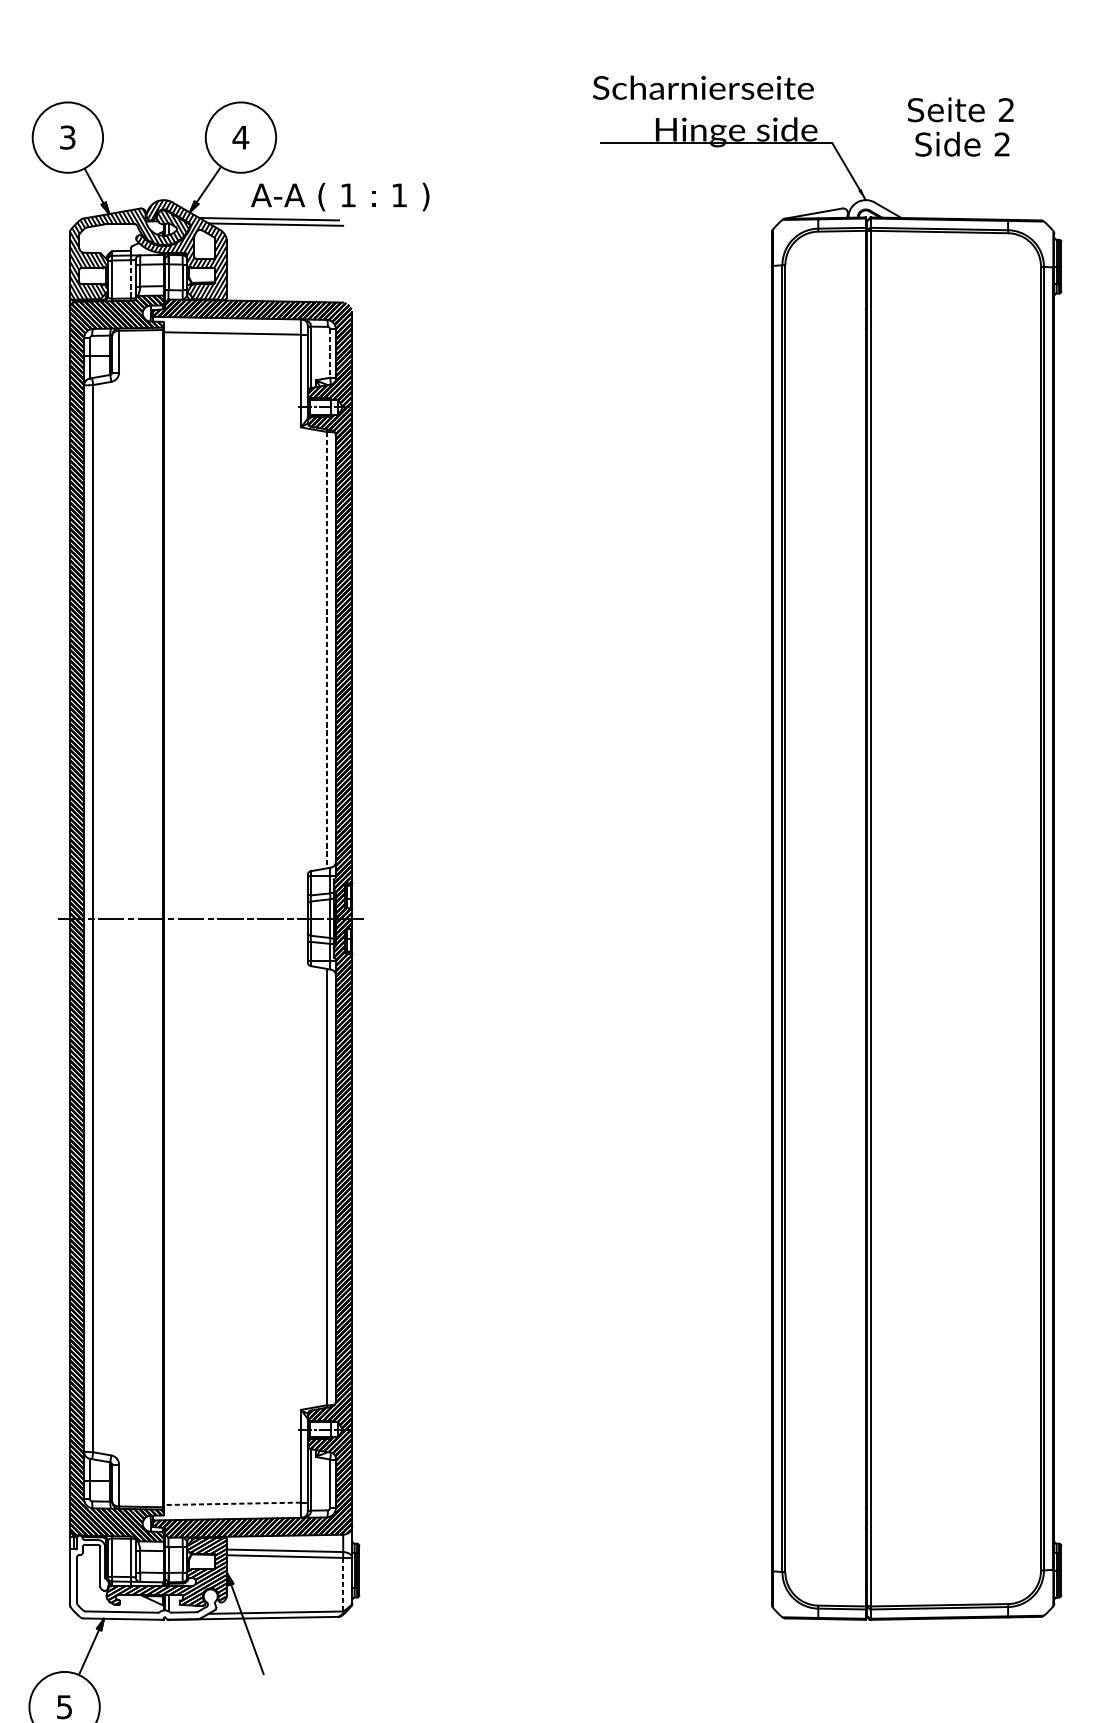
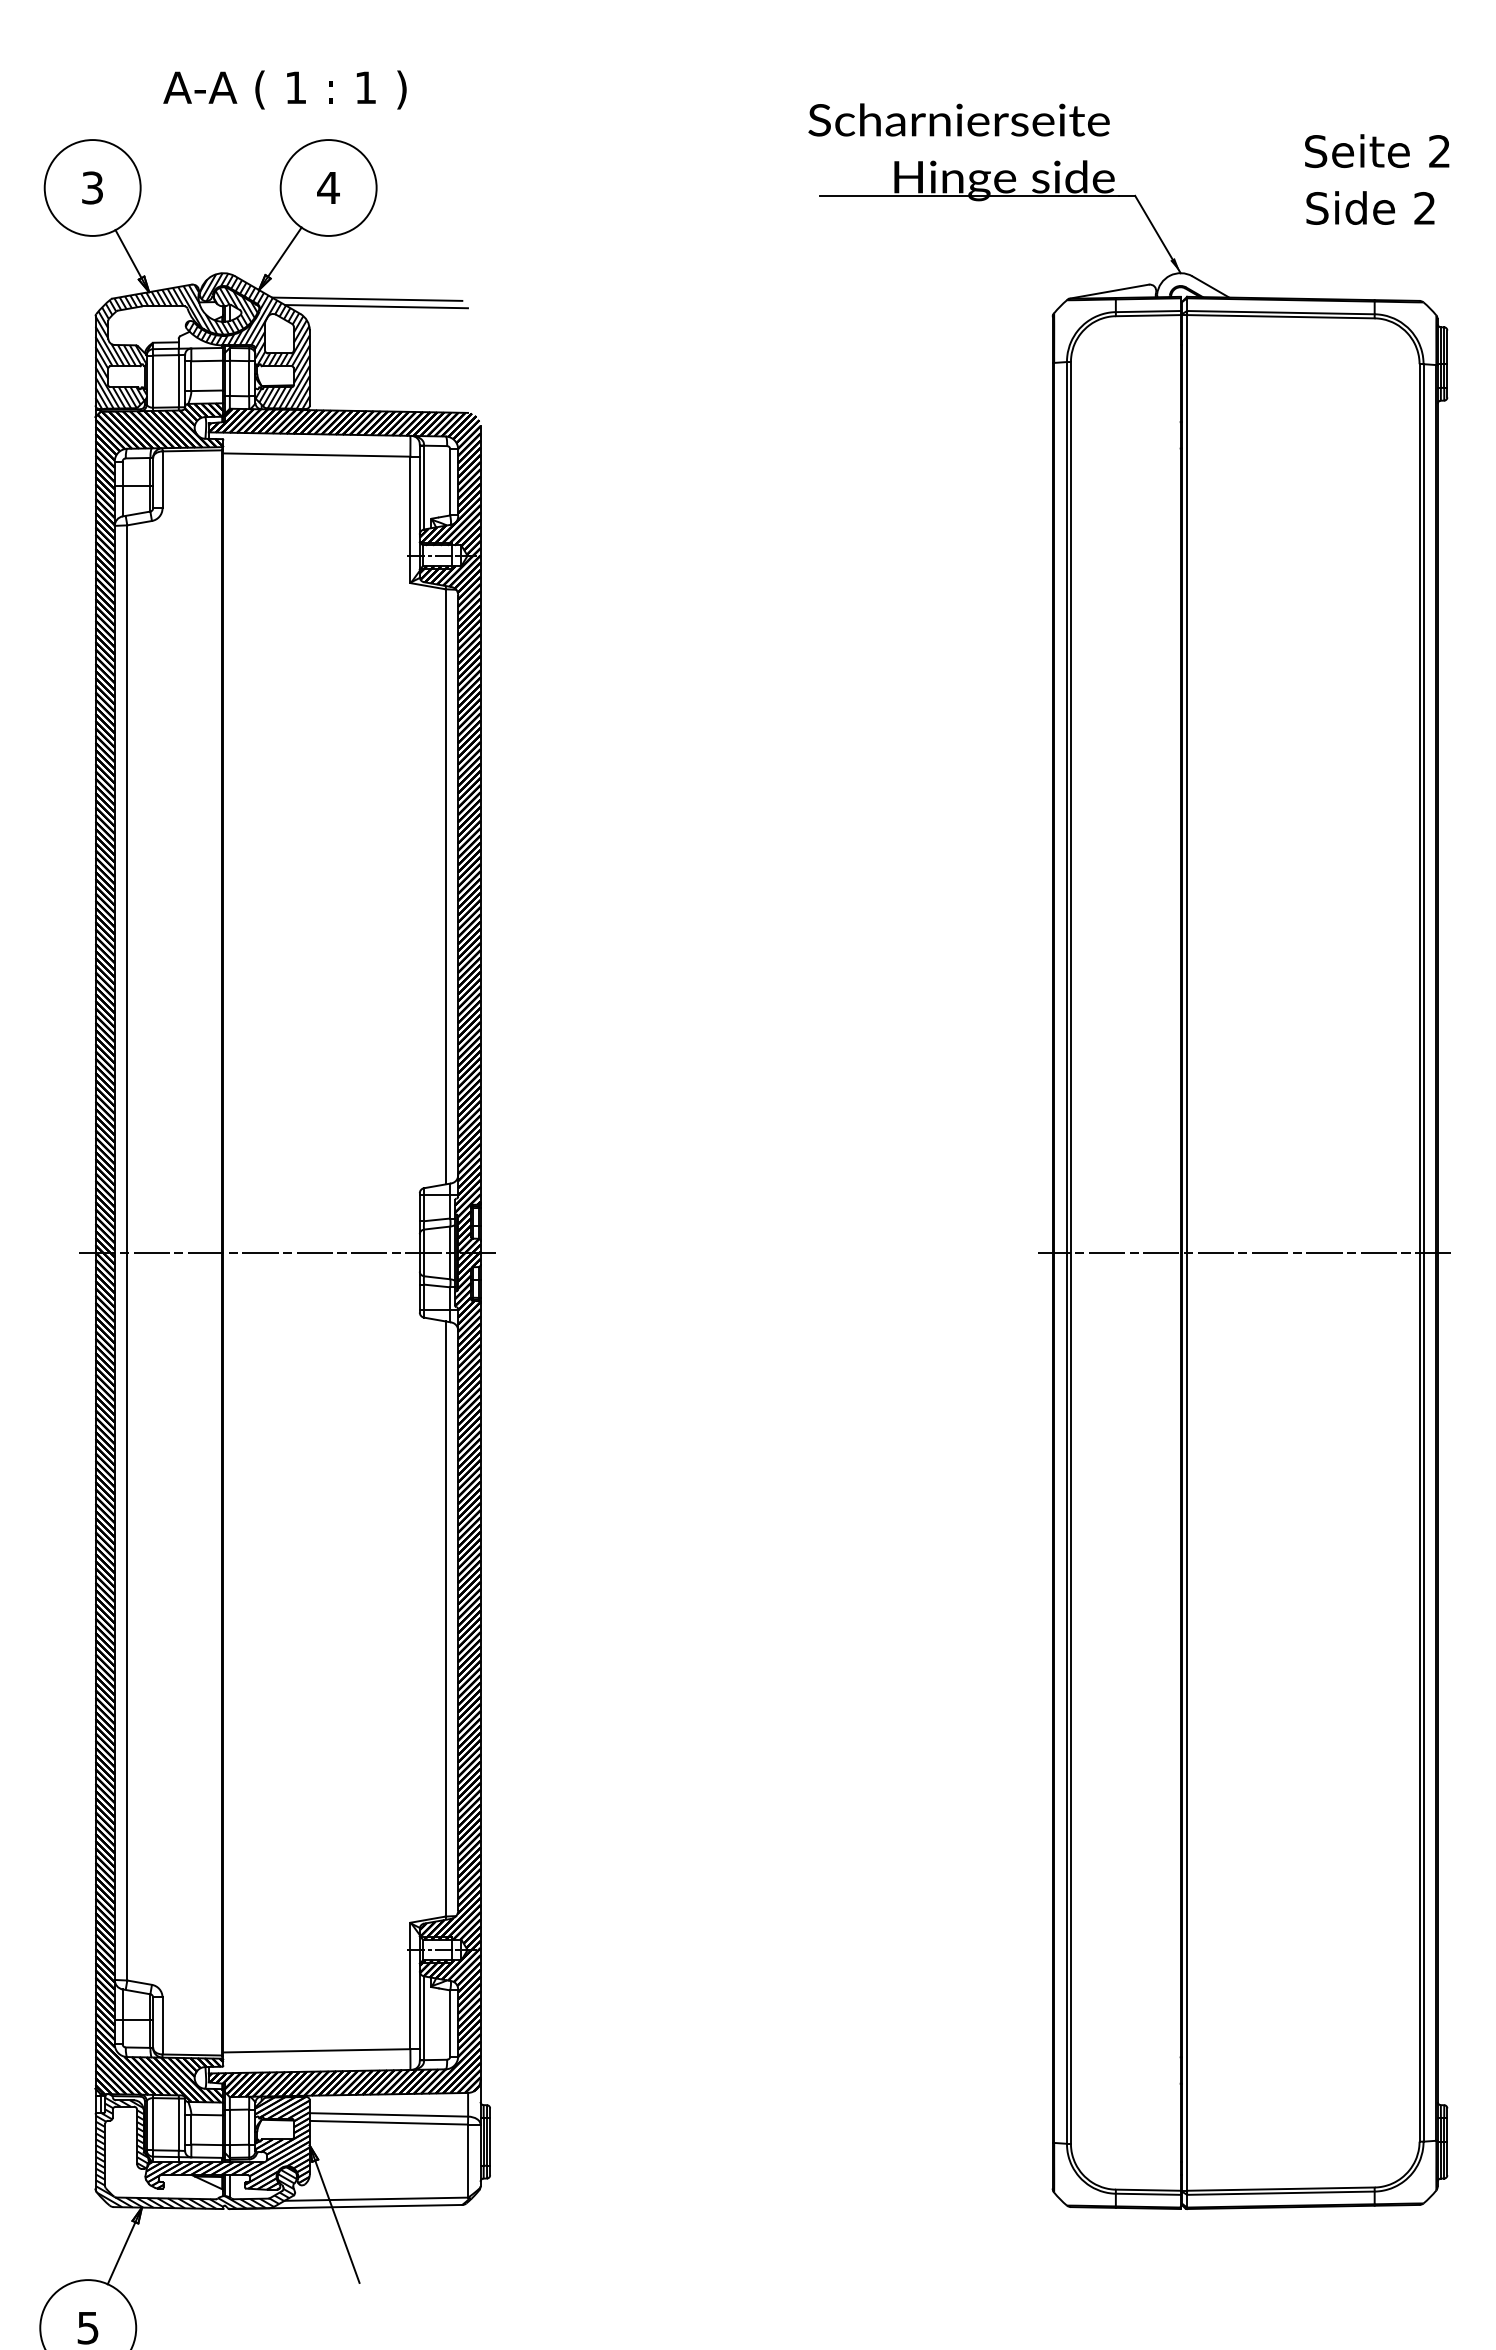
text: (961, 110) -> (1377, 151), moved
text: (962, 143) -> (1370, 207), moved
text: (339, 196) -> (284, 89), moved
line: (130, 279) -> (178, 381), dashed -> solid
line: (330, 353) -> (450, 482), dashed -> solid
line: (326, 649) -> (445, 886), dashed -> solid
line: (912, 918) -> (1244, 1252), added
line: (232, 1503) -> (316, 2050), dashed -> solid
hatch: (143, 1576) -> (195, 2150), added
line: (342, 1584) -> (467, 2161), dashed -> solid

